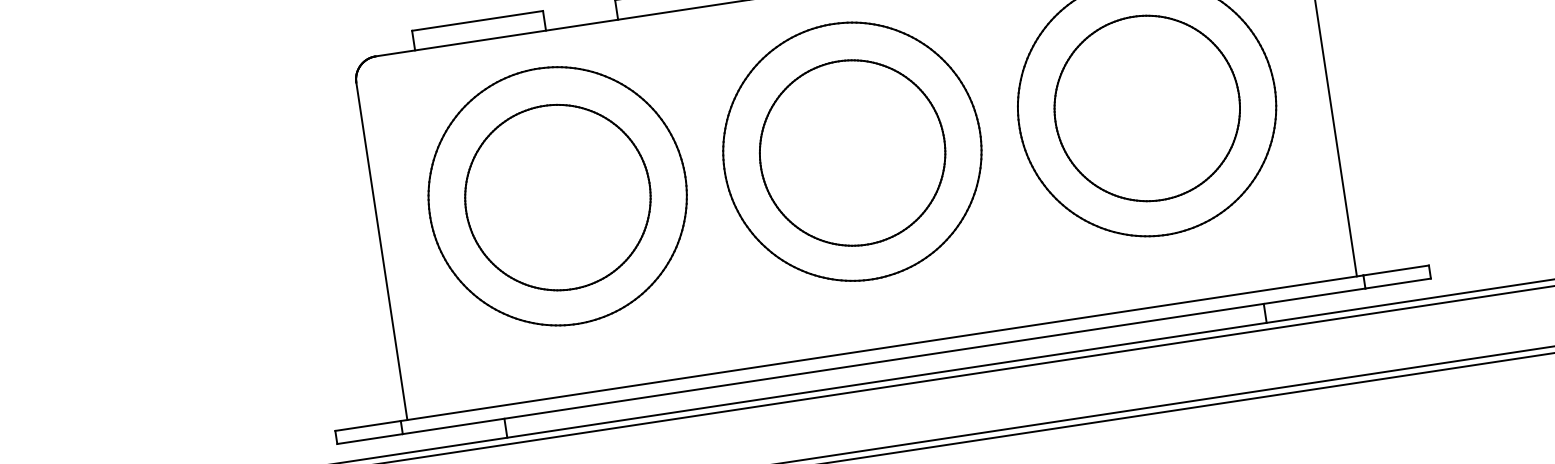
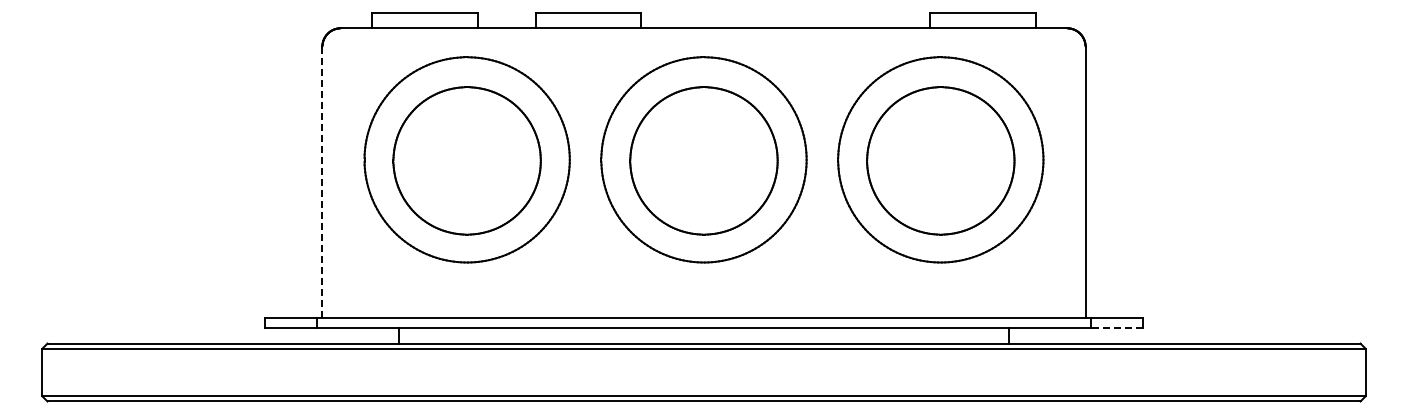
line: (381, 251) -> (322, 182), solid -> dashed
line: (1397, 283) -> (1116, 328), solid -> dashed

